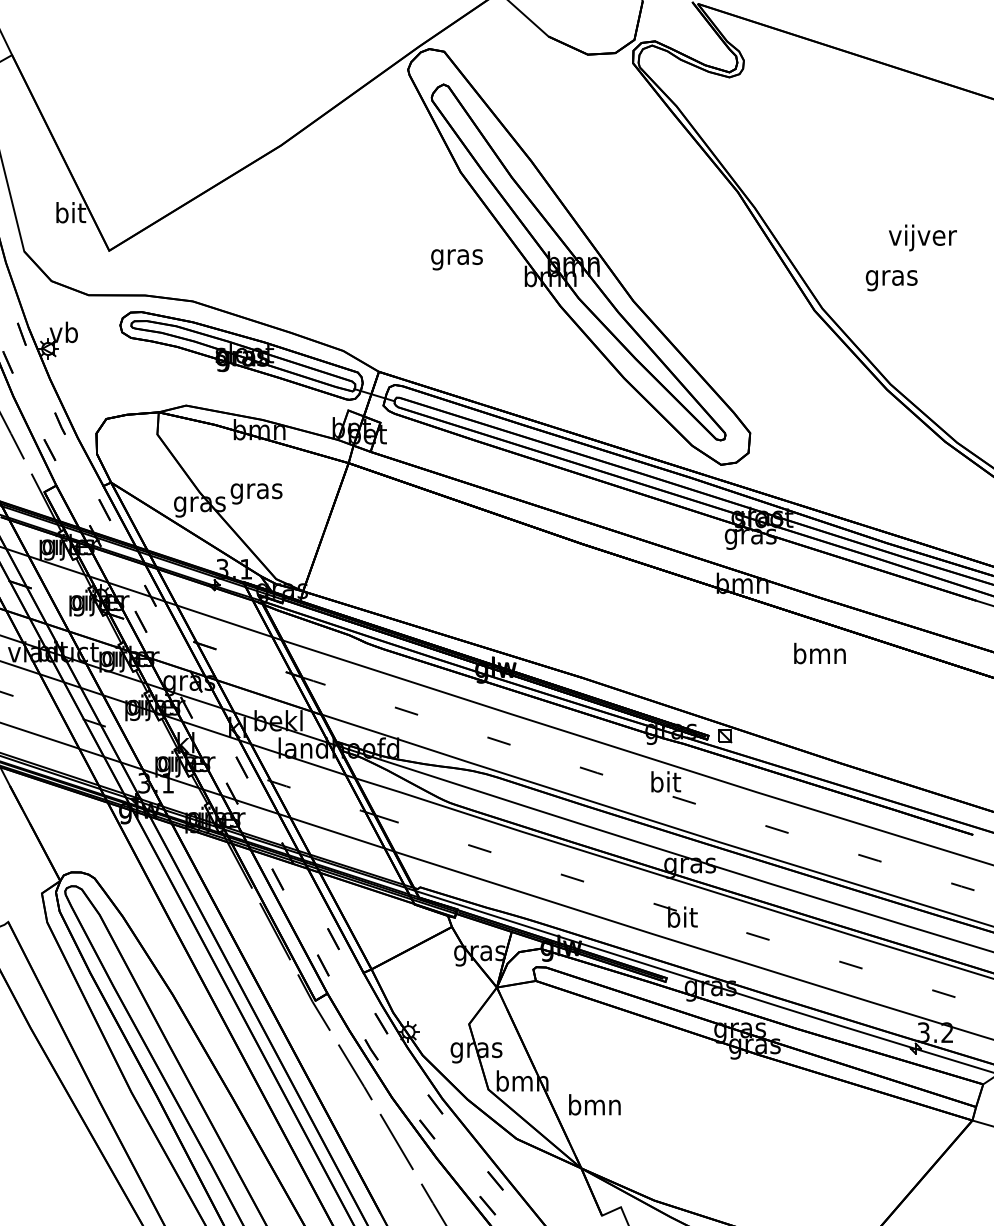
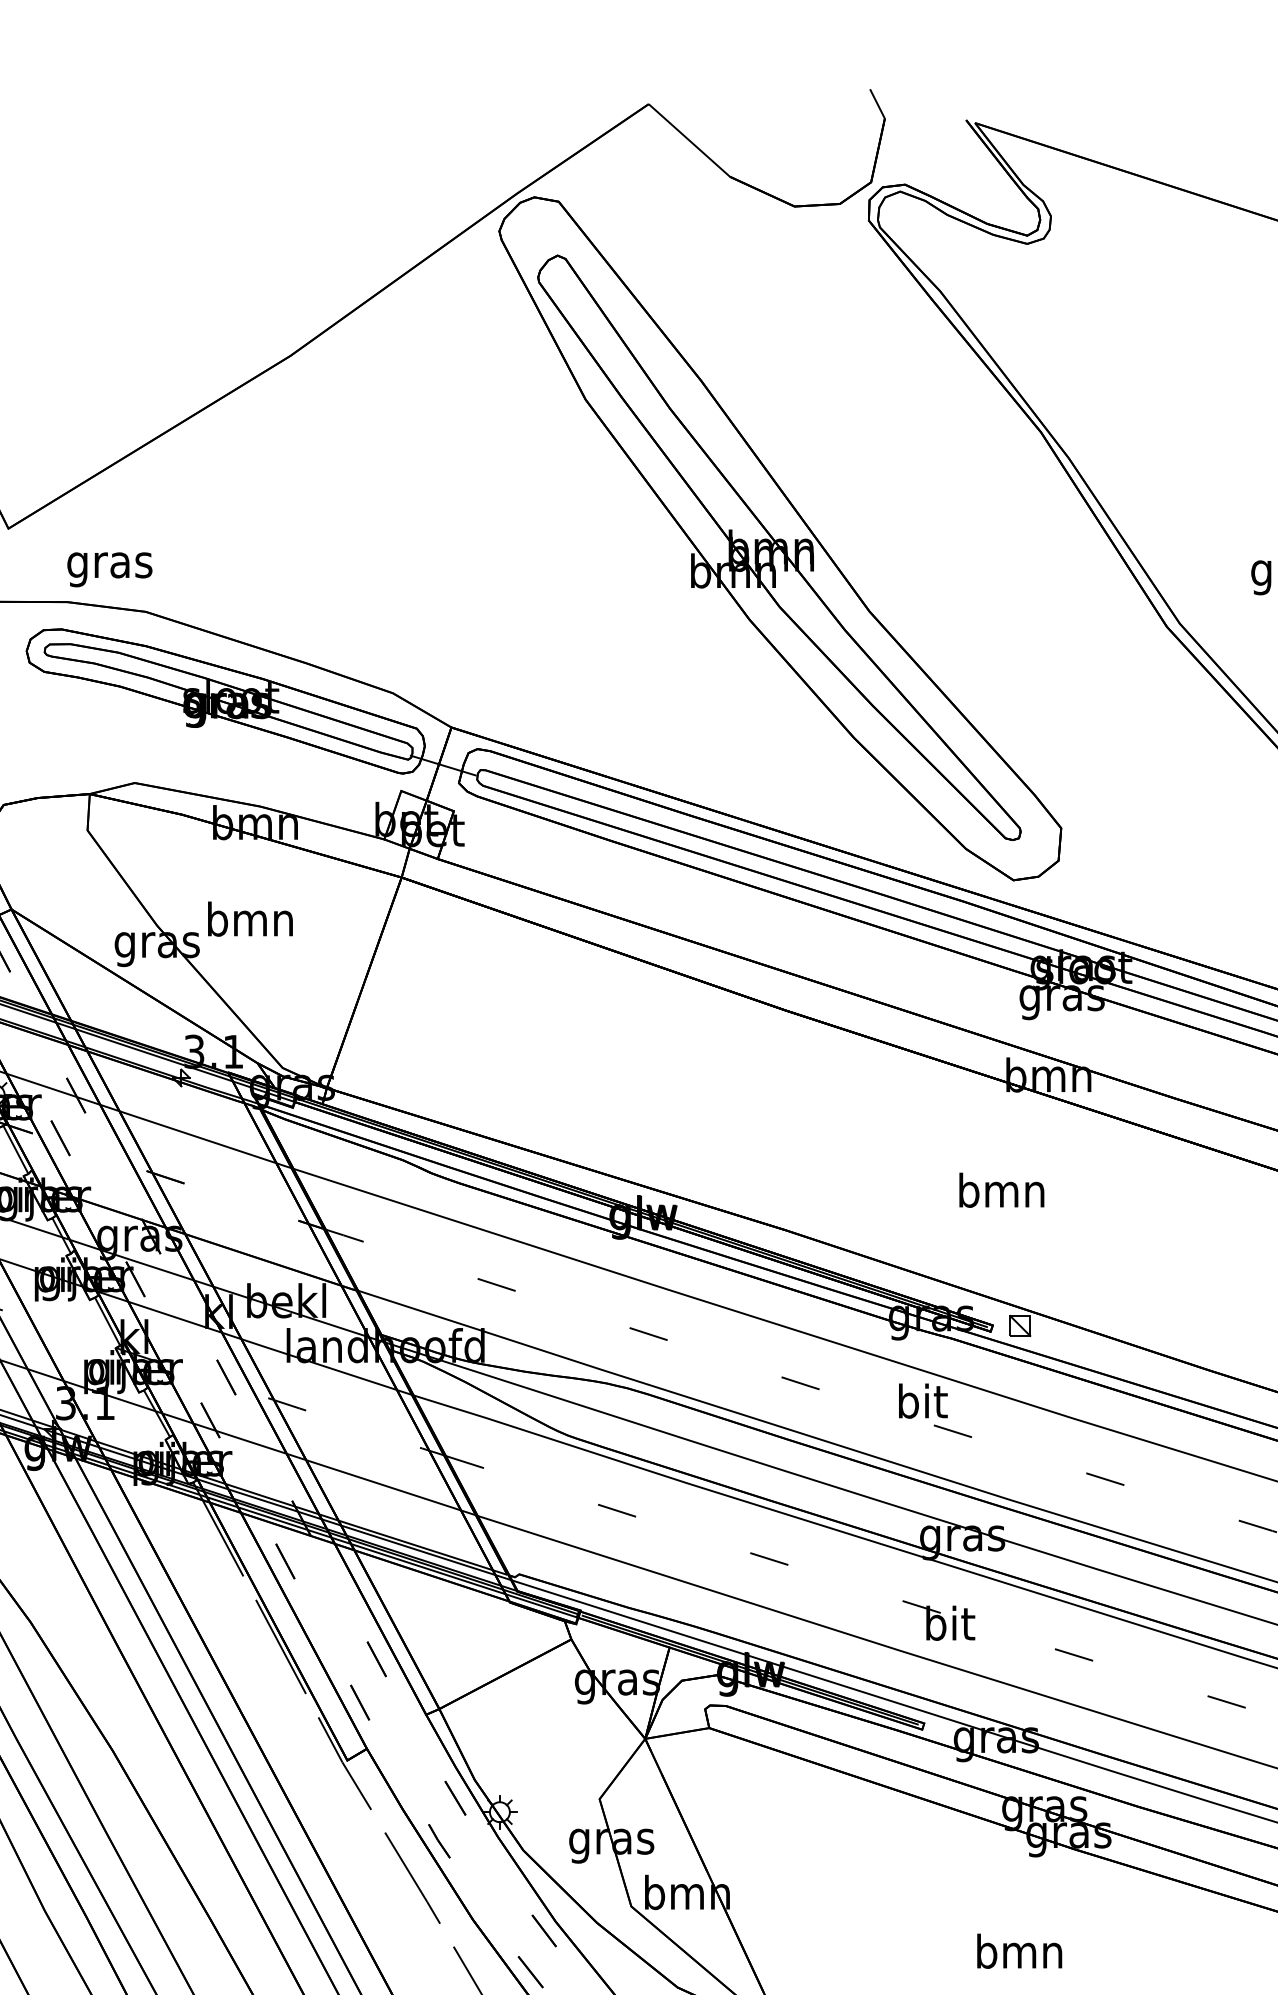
text: (456, 259) -> (109, 569), moved
text: (256, 490) -> (250, 922), gras -> bmn
text: (819, 653) -> (1000, 1190), moved
text: (594, 1104) -> (1019, 1950), moved

